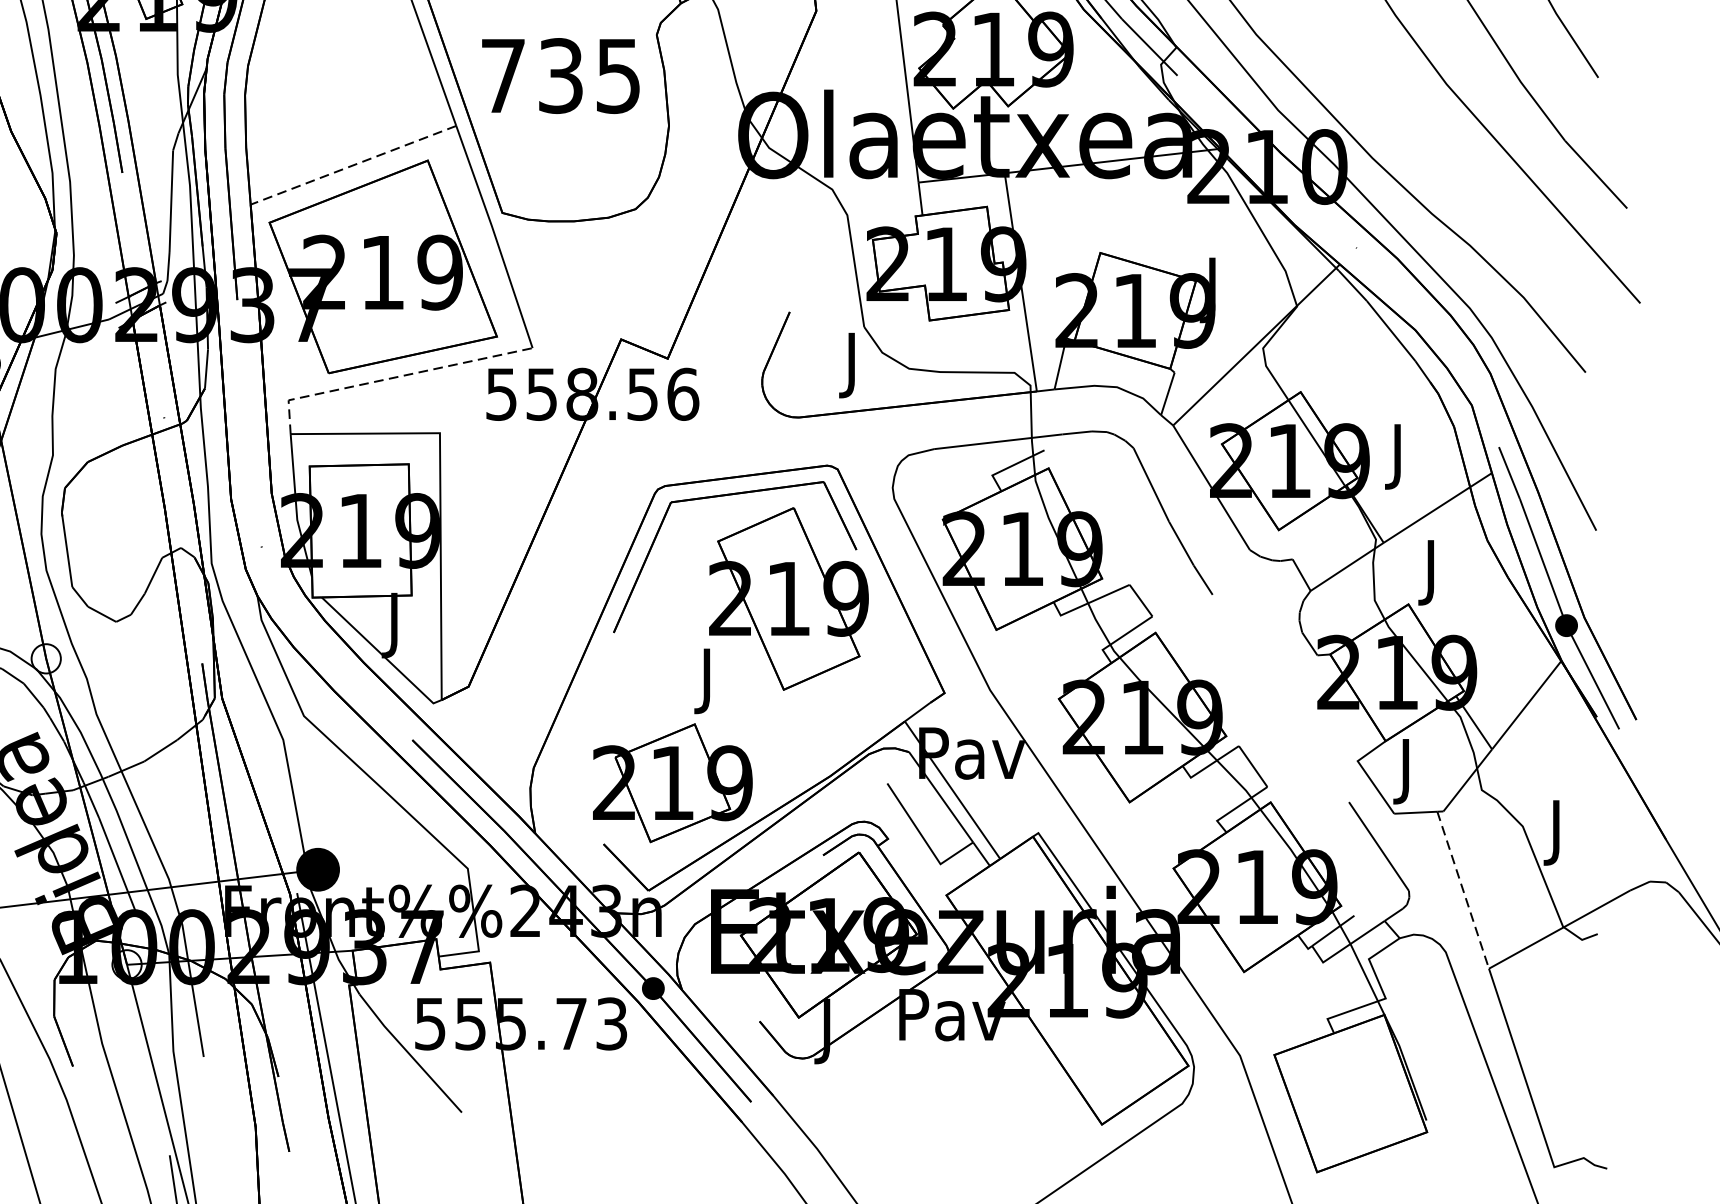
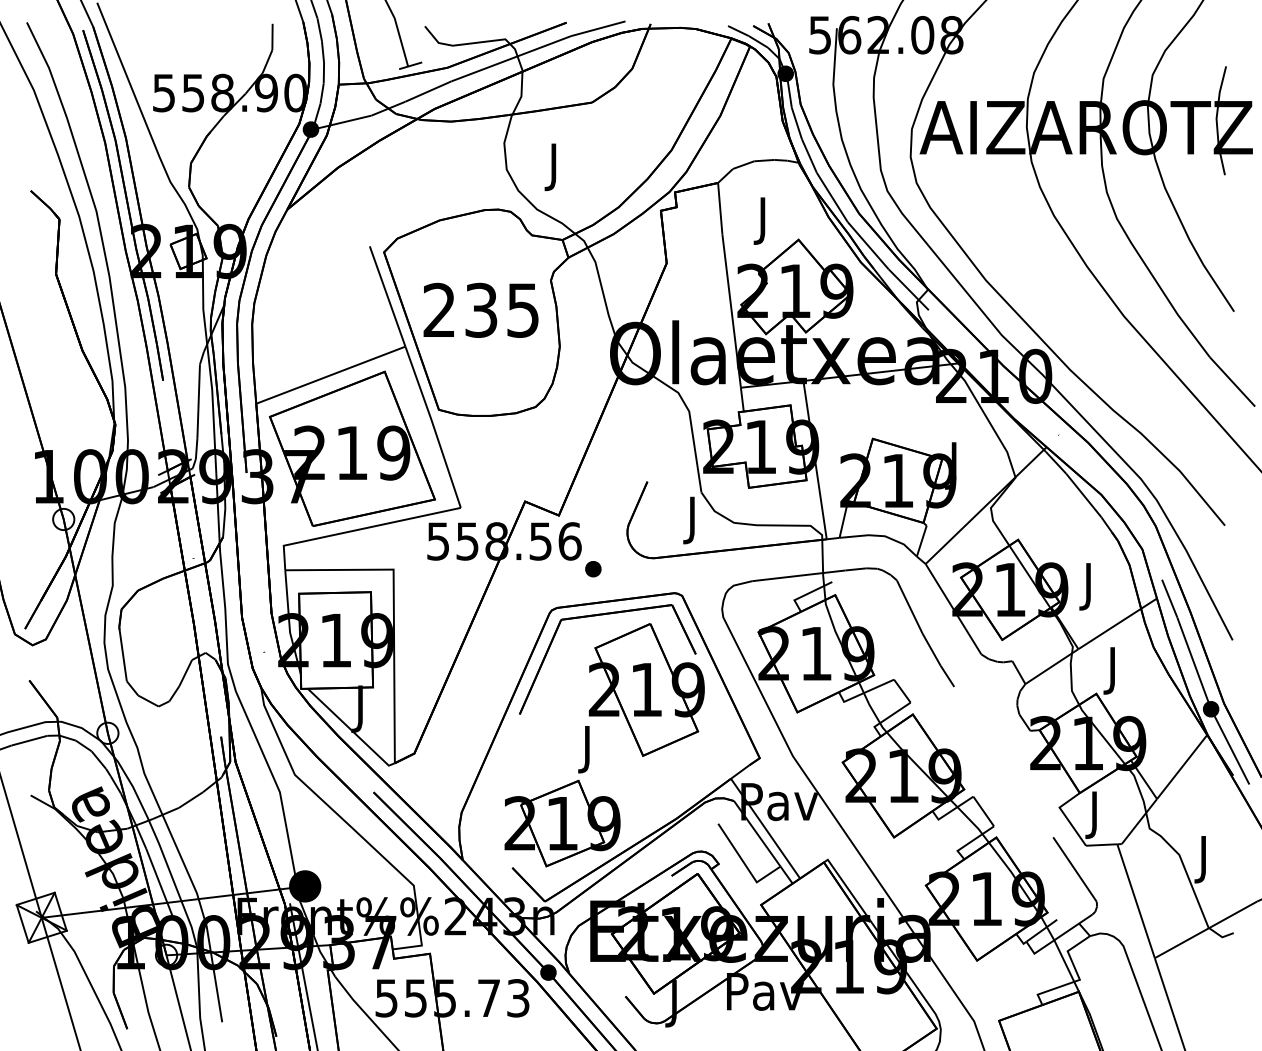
text: (501, 74) -> (438, 309), 735 -> 235
line: (352, 165) -> (330, 375), dashed -> solid
line: (392, 377) -> (359, 529), dashed -> solid
part: (715, 433) -> (593, 569), added
line: (1463, 890) -> (1136, 901), dashed -> solid

